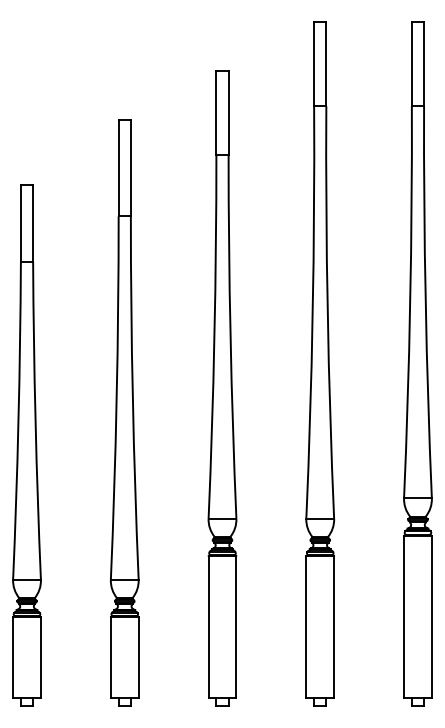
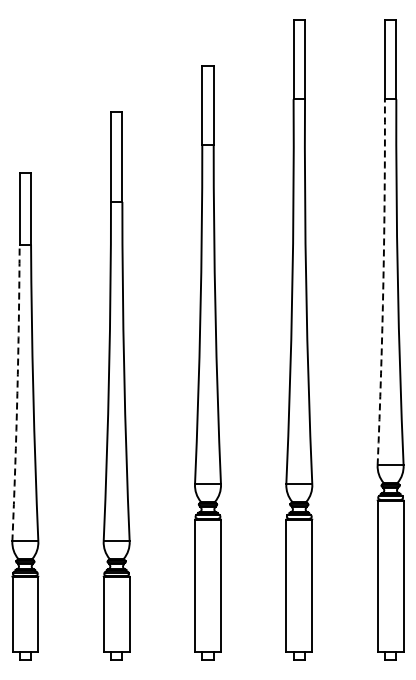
arc: (410, 302) -> (383, 282), solid -> dashed
arc: (18, 421) -> (17, 393), solid -> dashed

